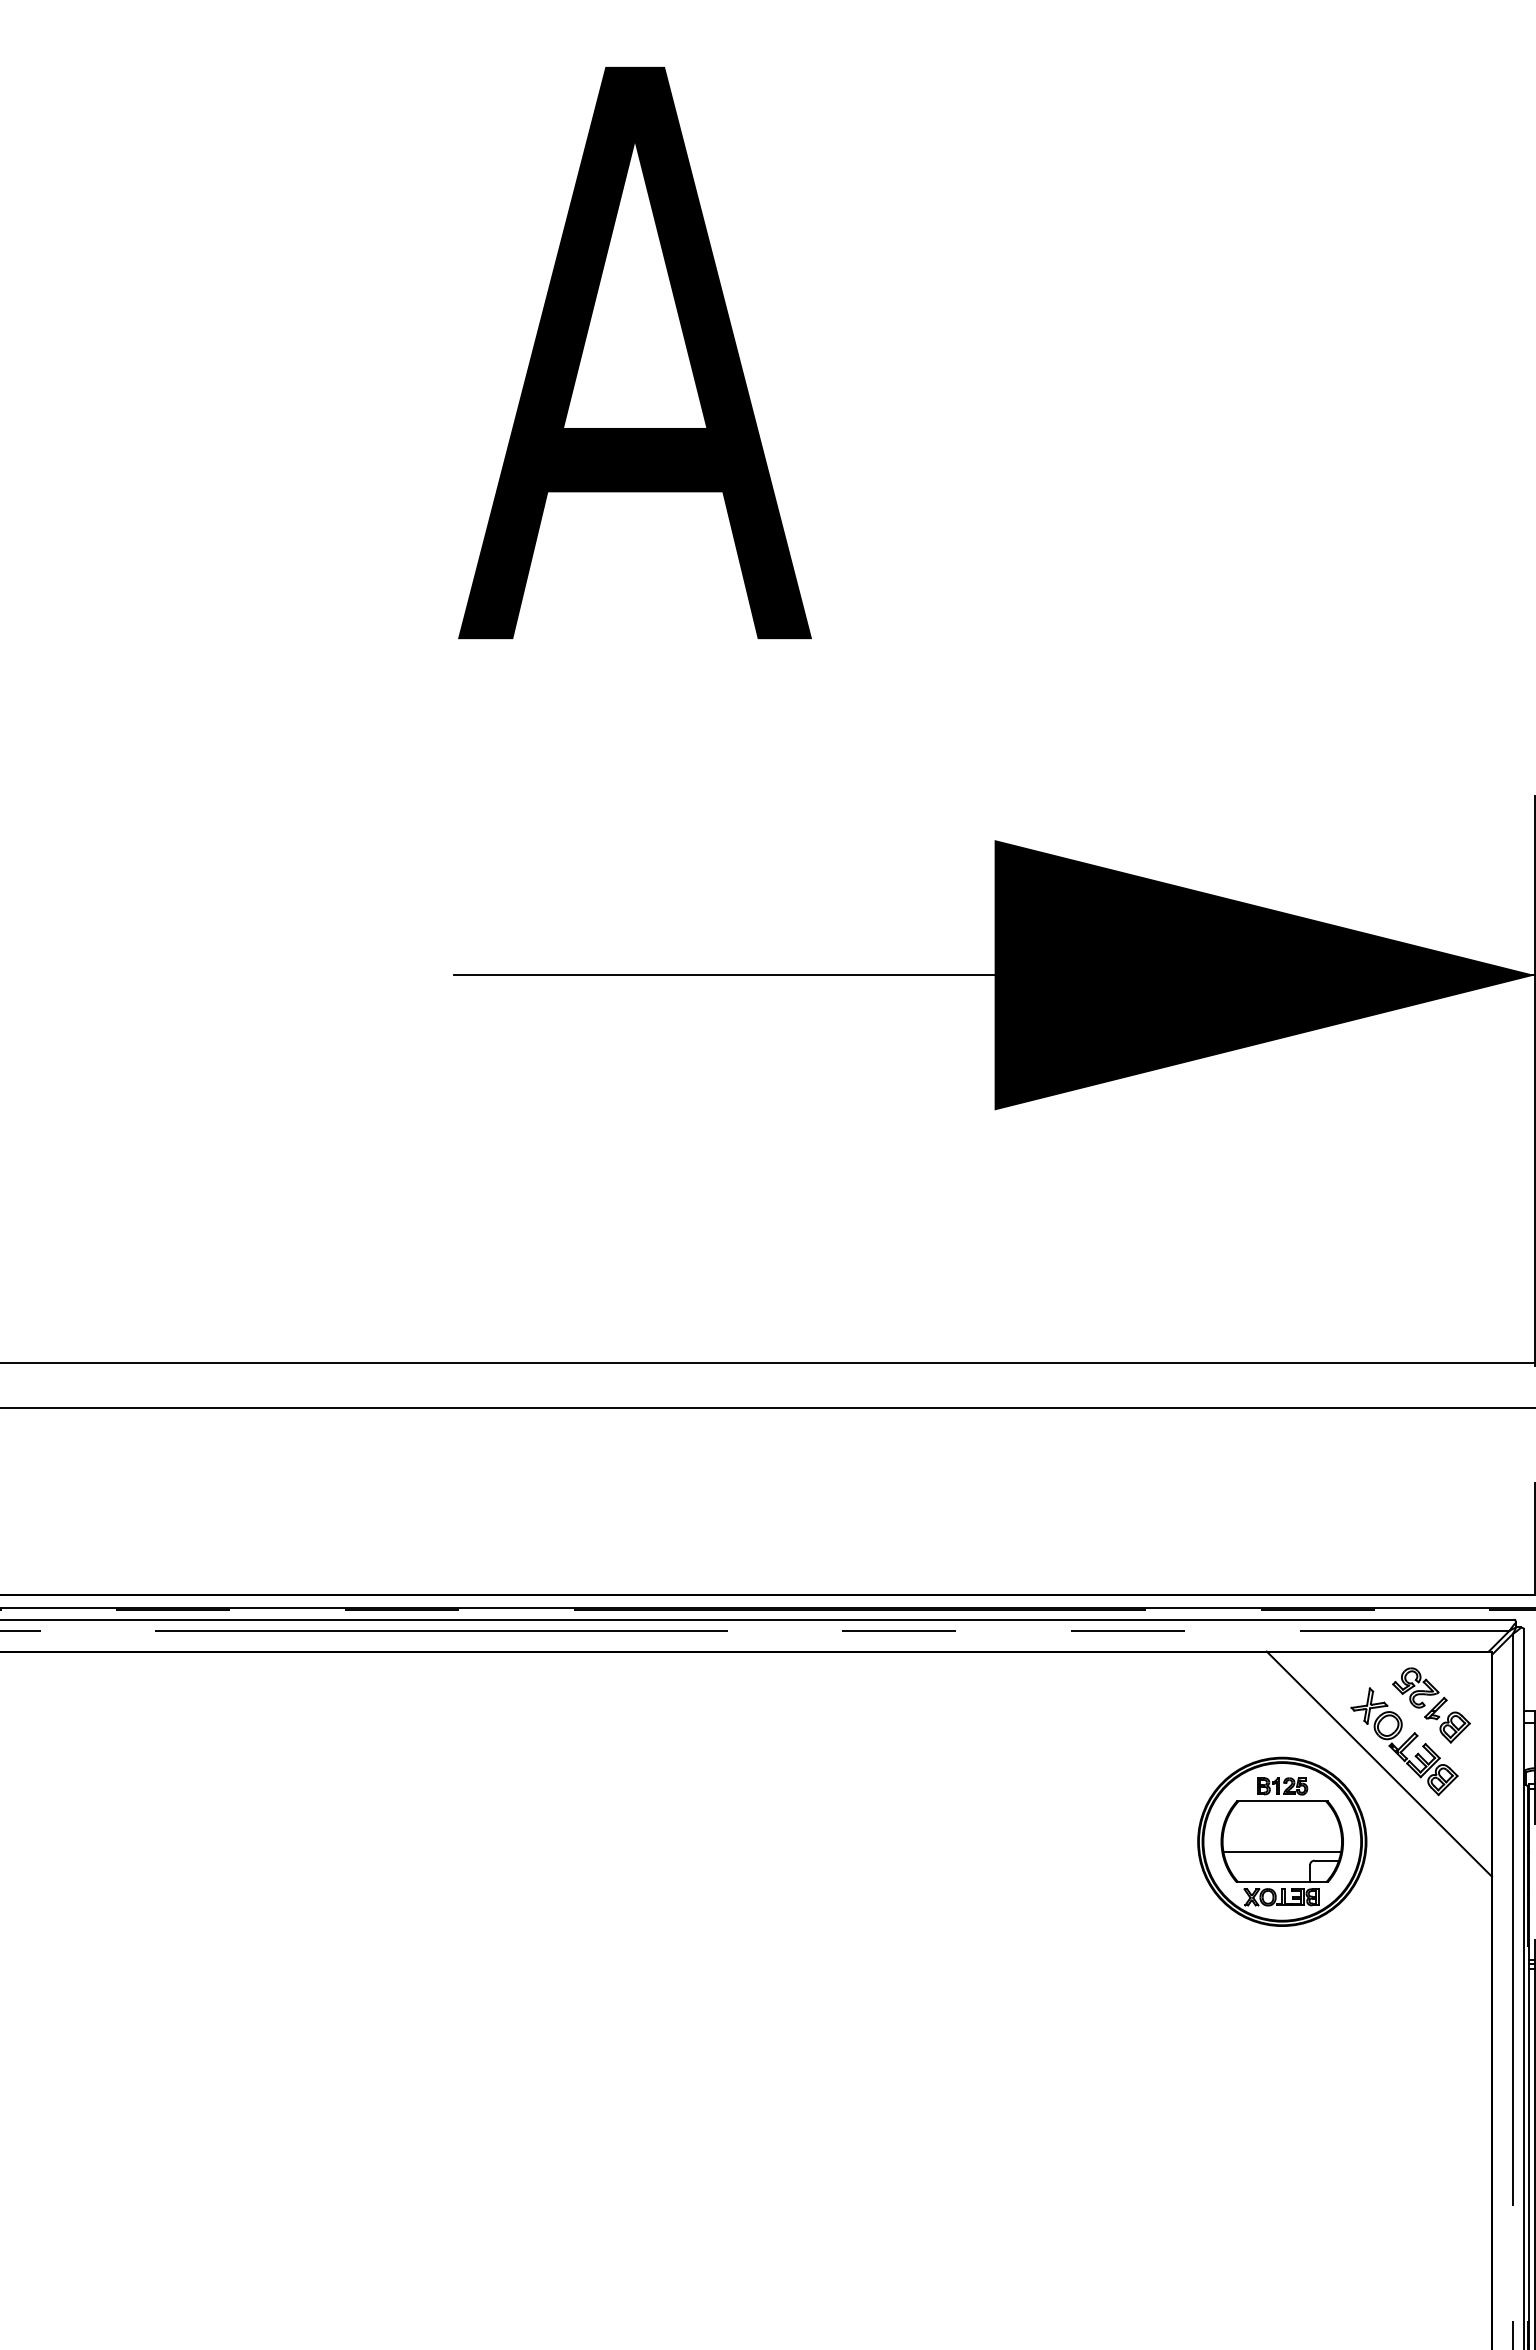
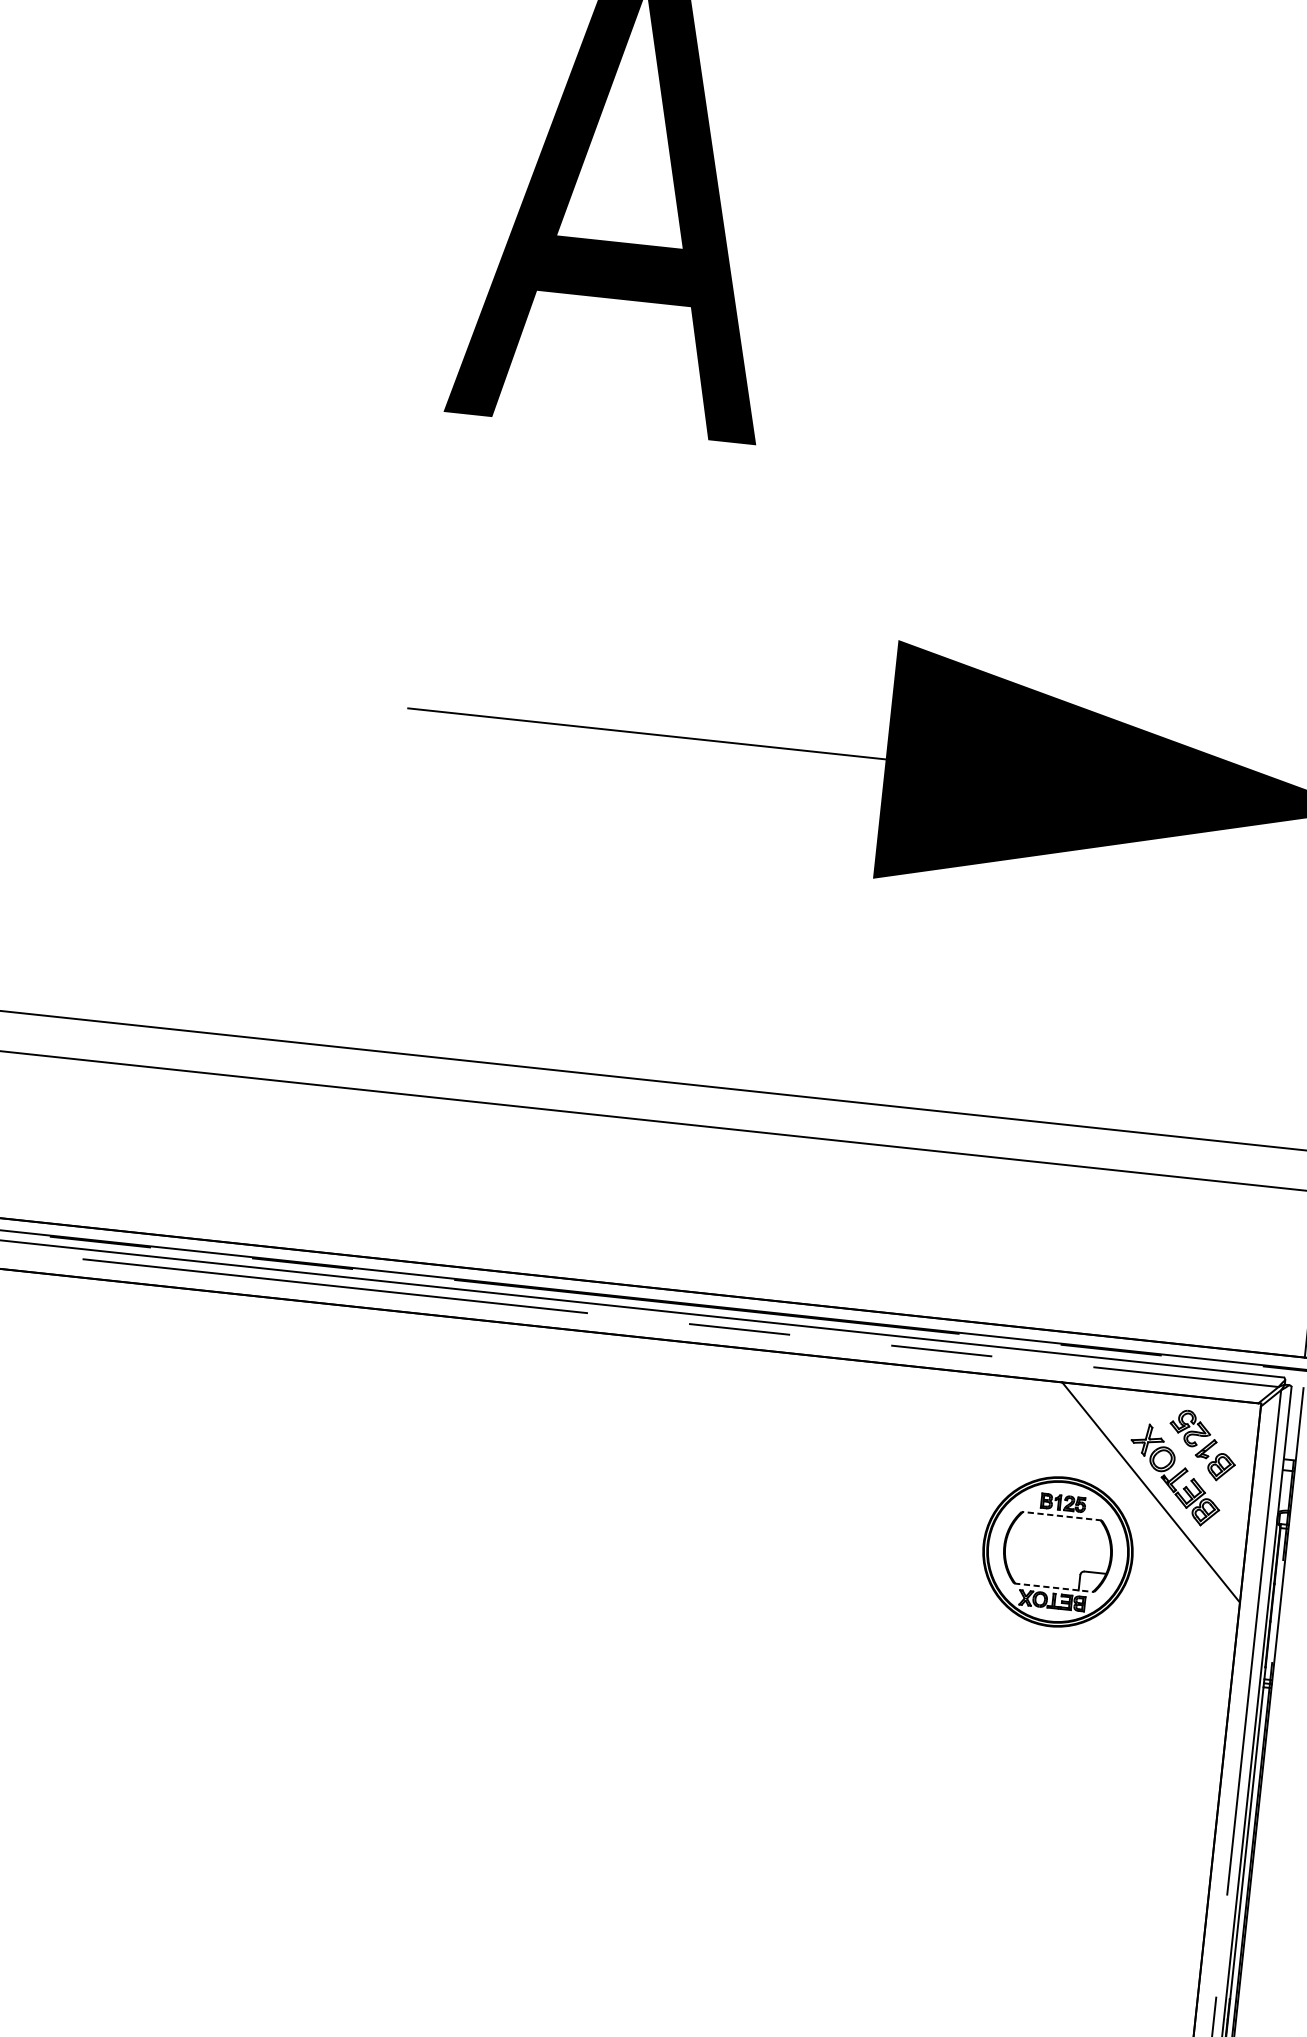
line: (1281, 1801) -> (1061, 1516), solid -> dashed
line: (1282, 1852) -> (1057, 1561), removed
line: (1282, 1882) -> (1054, 1587), solid -> dashed

